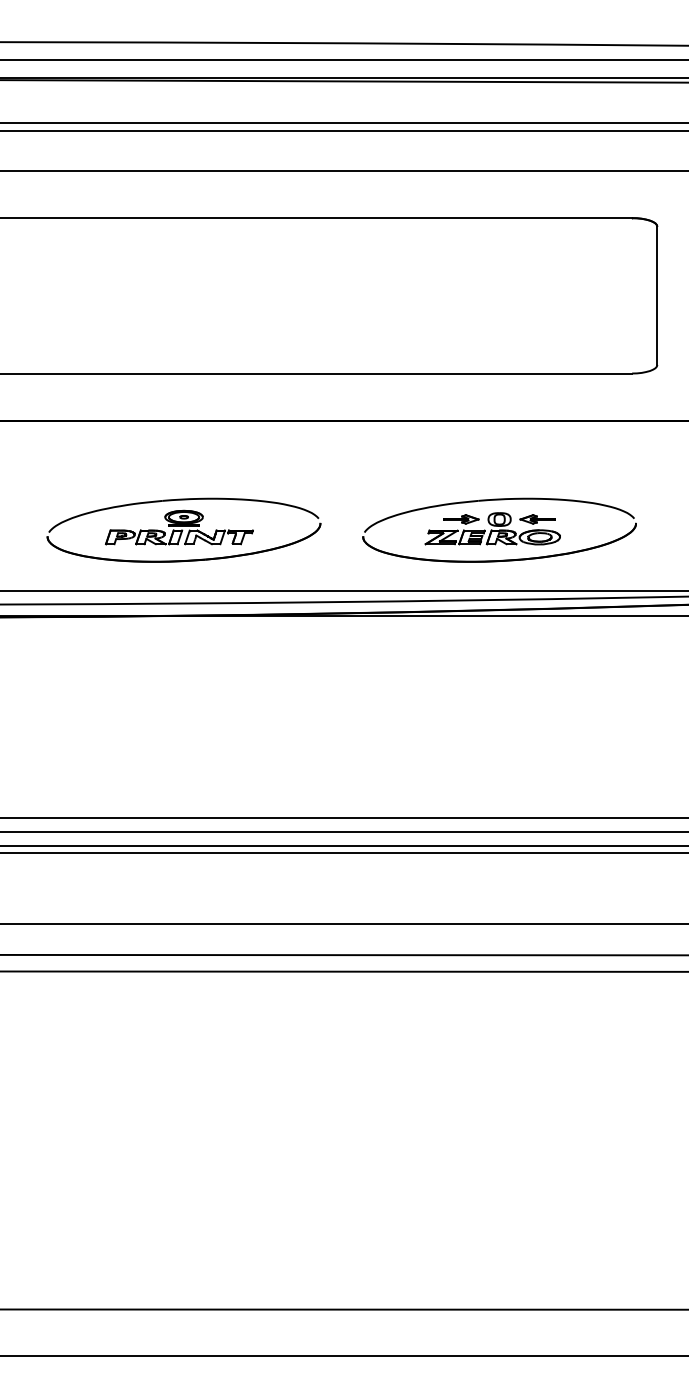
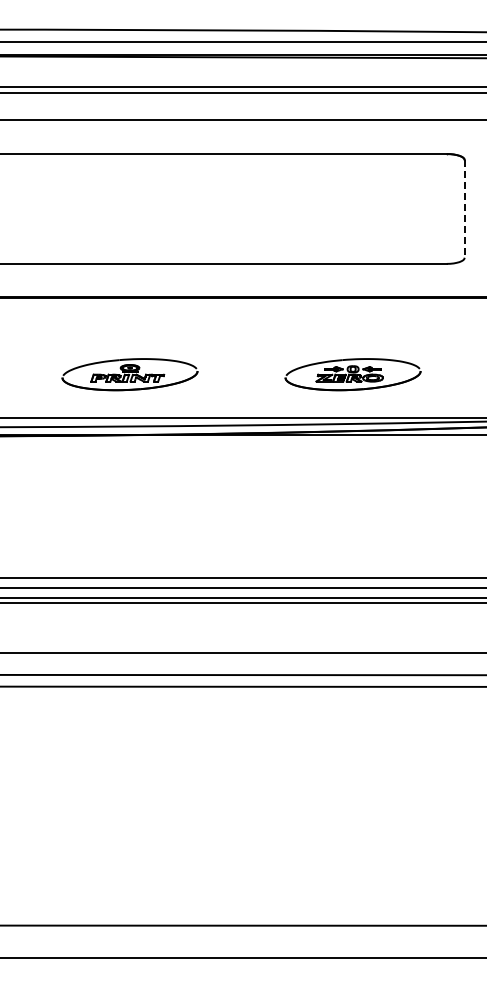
line: (657, 295) -> (464, 208), solid -> dashed
part: (183, 529) -> (129, 374), size x0.7
part: (498, 529) -> (352, 374), size x0.7

